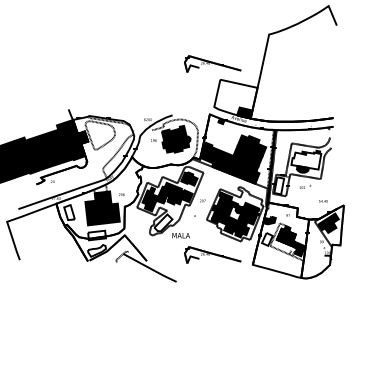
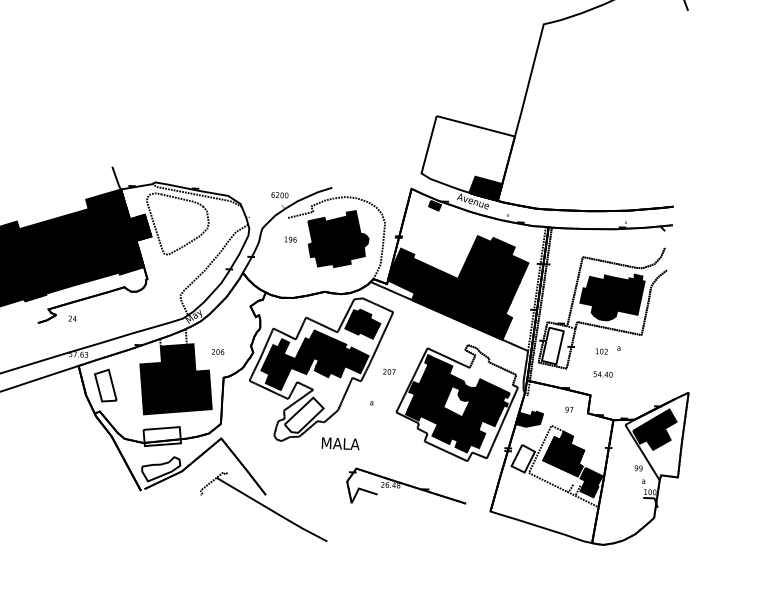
part: (212, 63) -> (421, 81), removed
fill: (306, 160) -> (612, 294), added
text: (323, 201) -> (603, 374), moved

